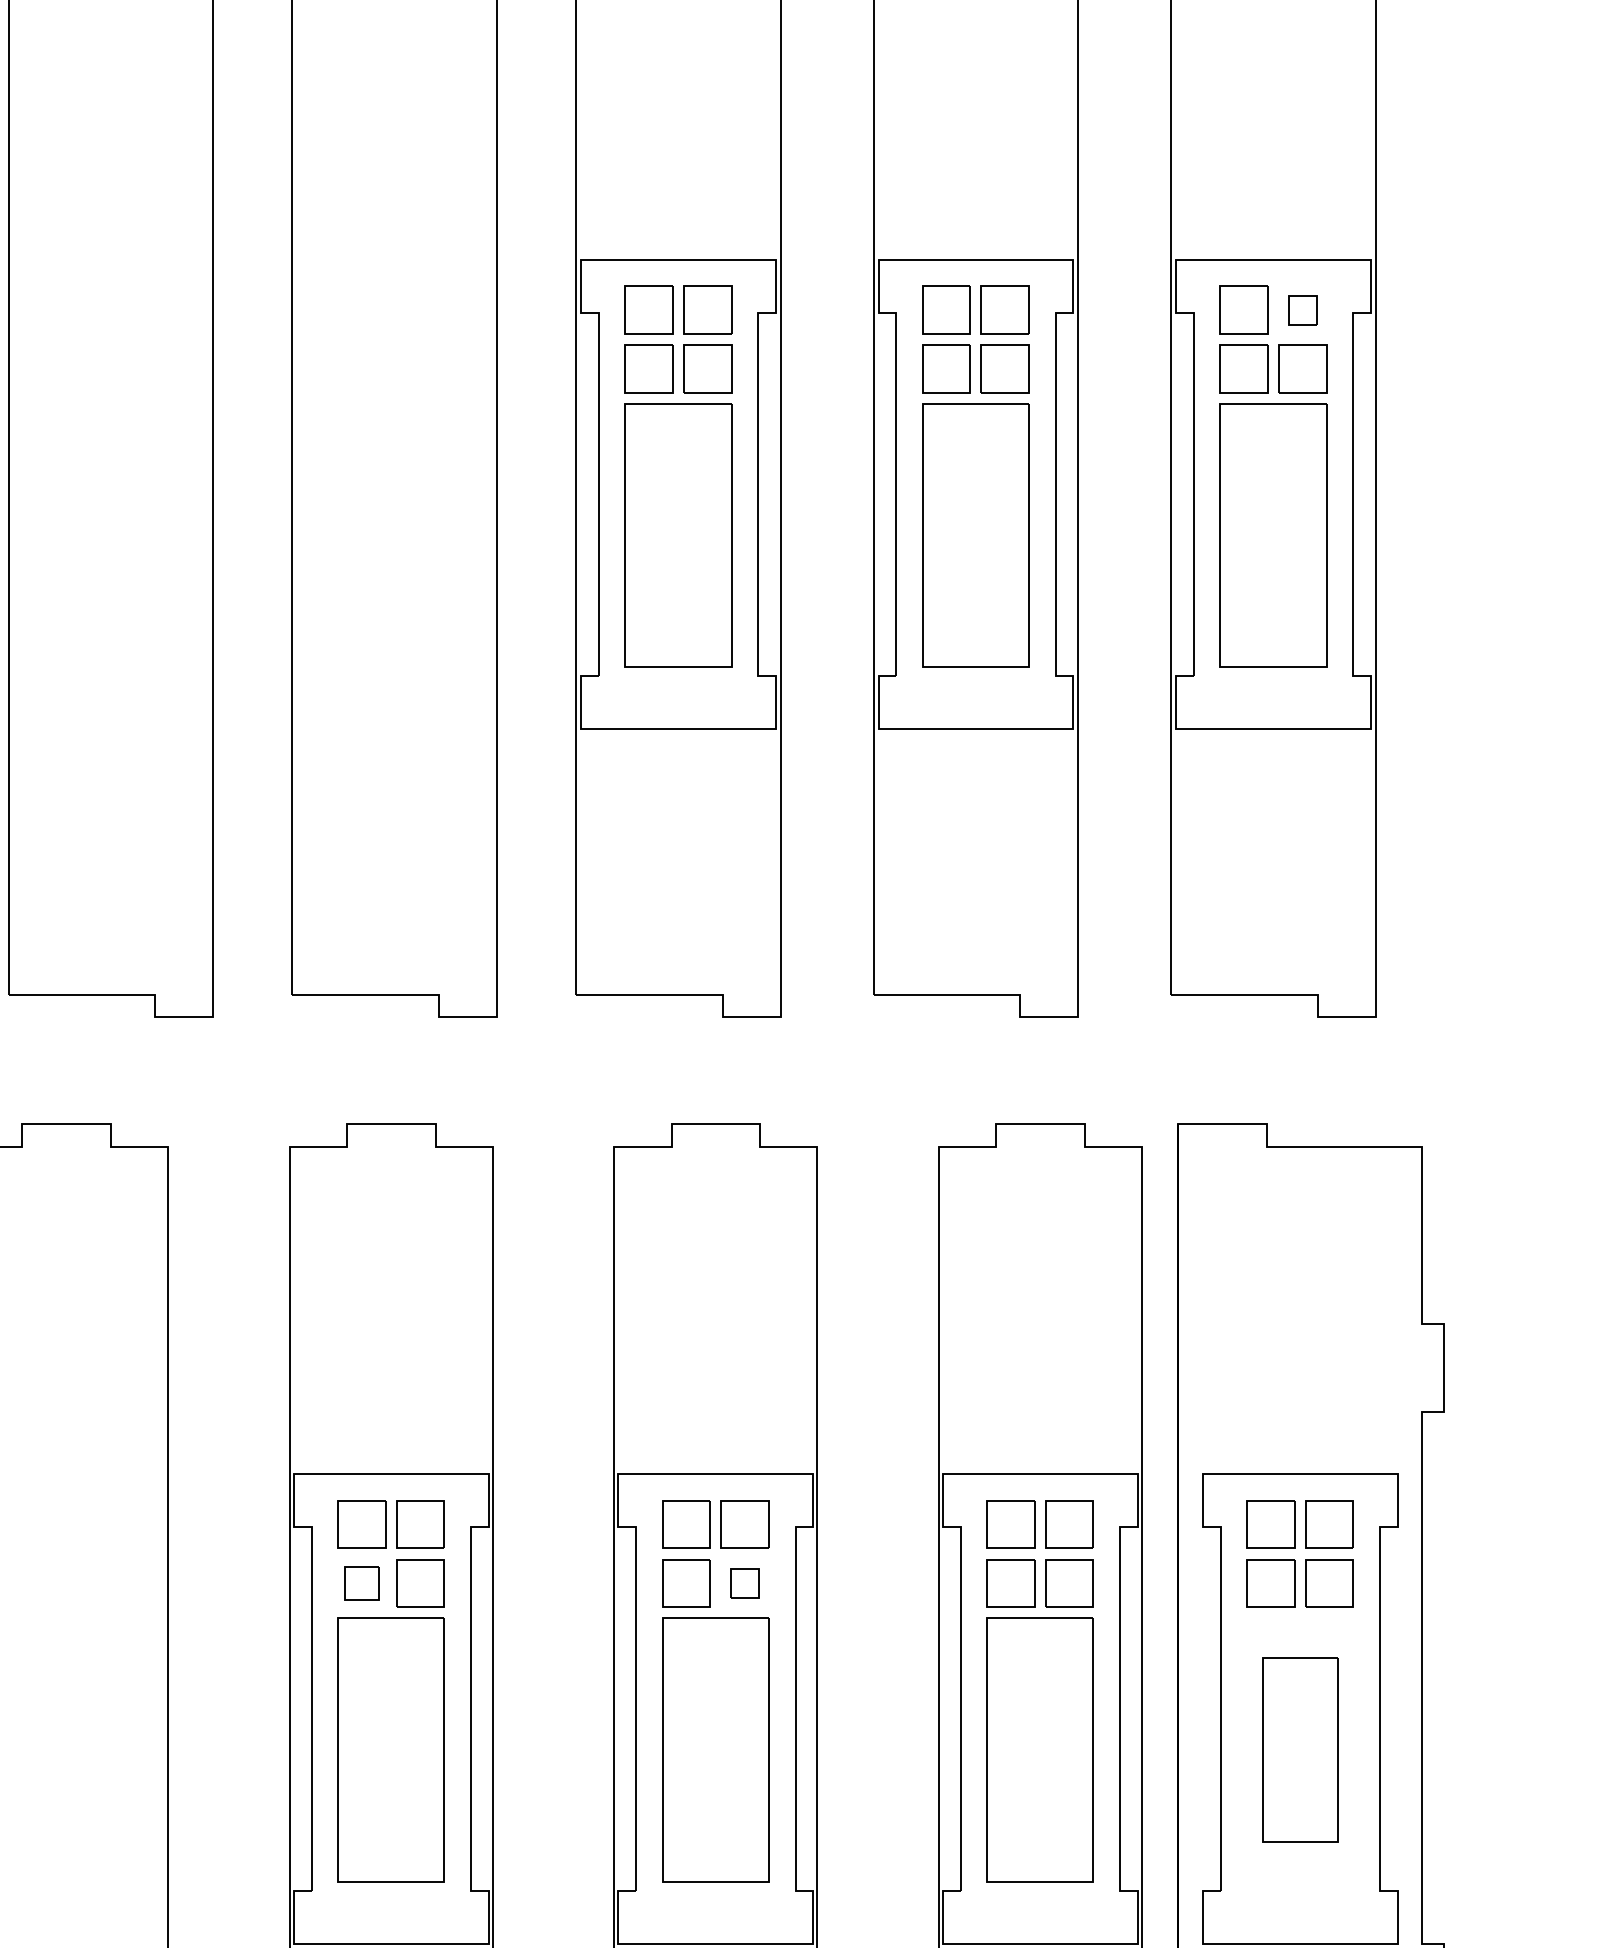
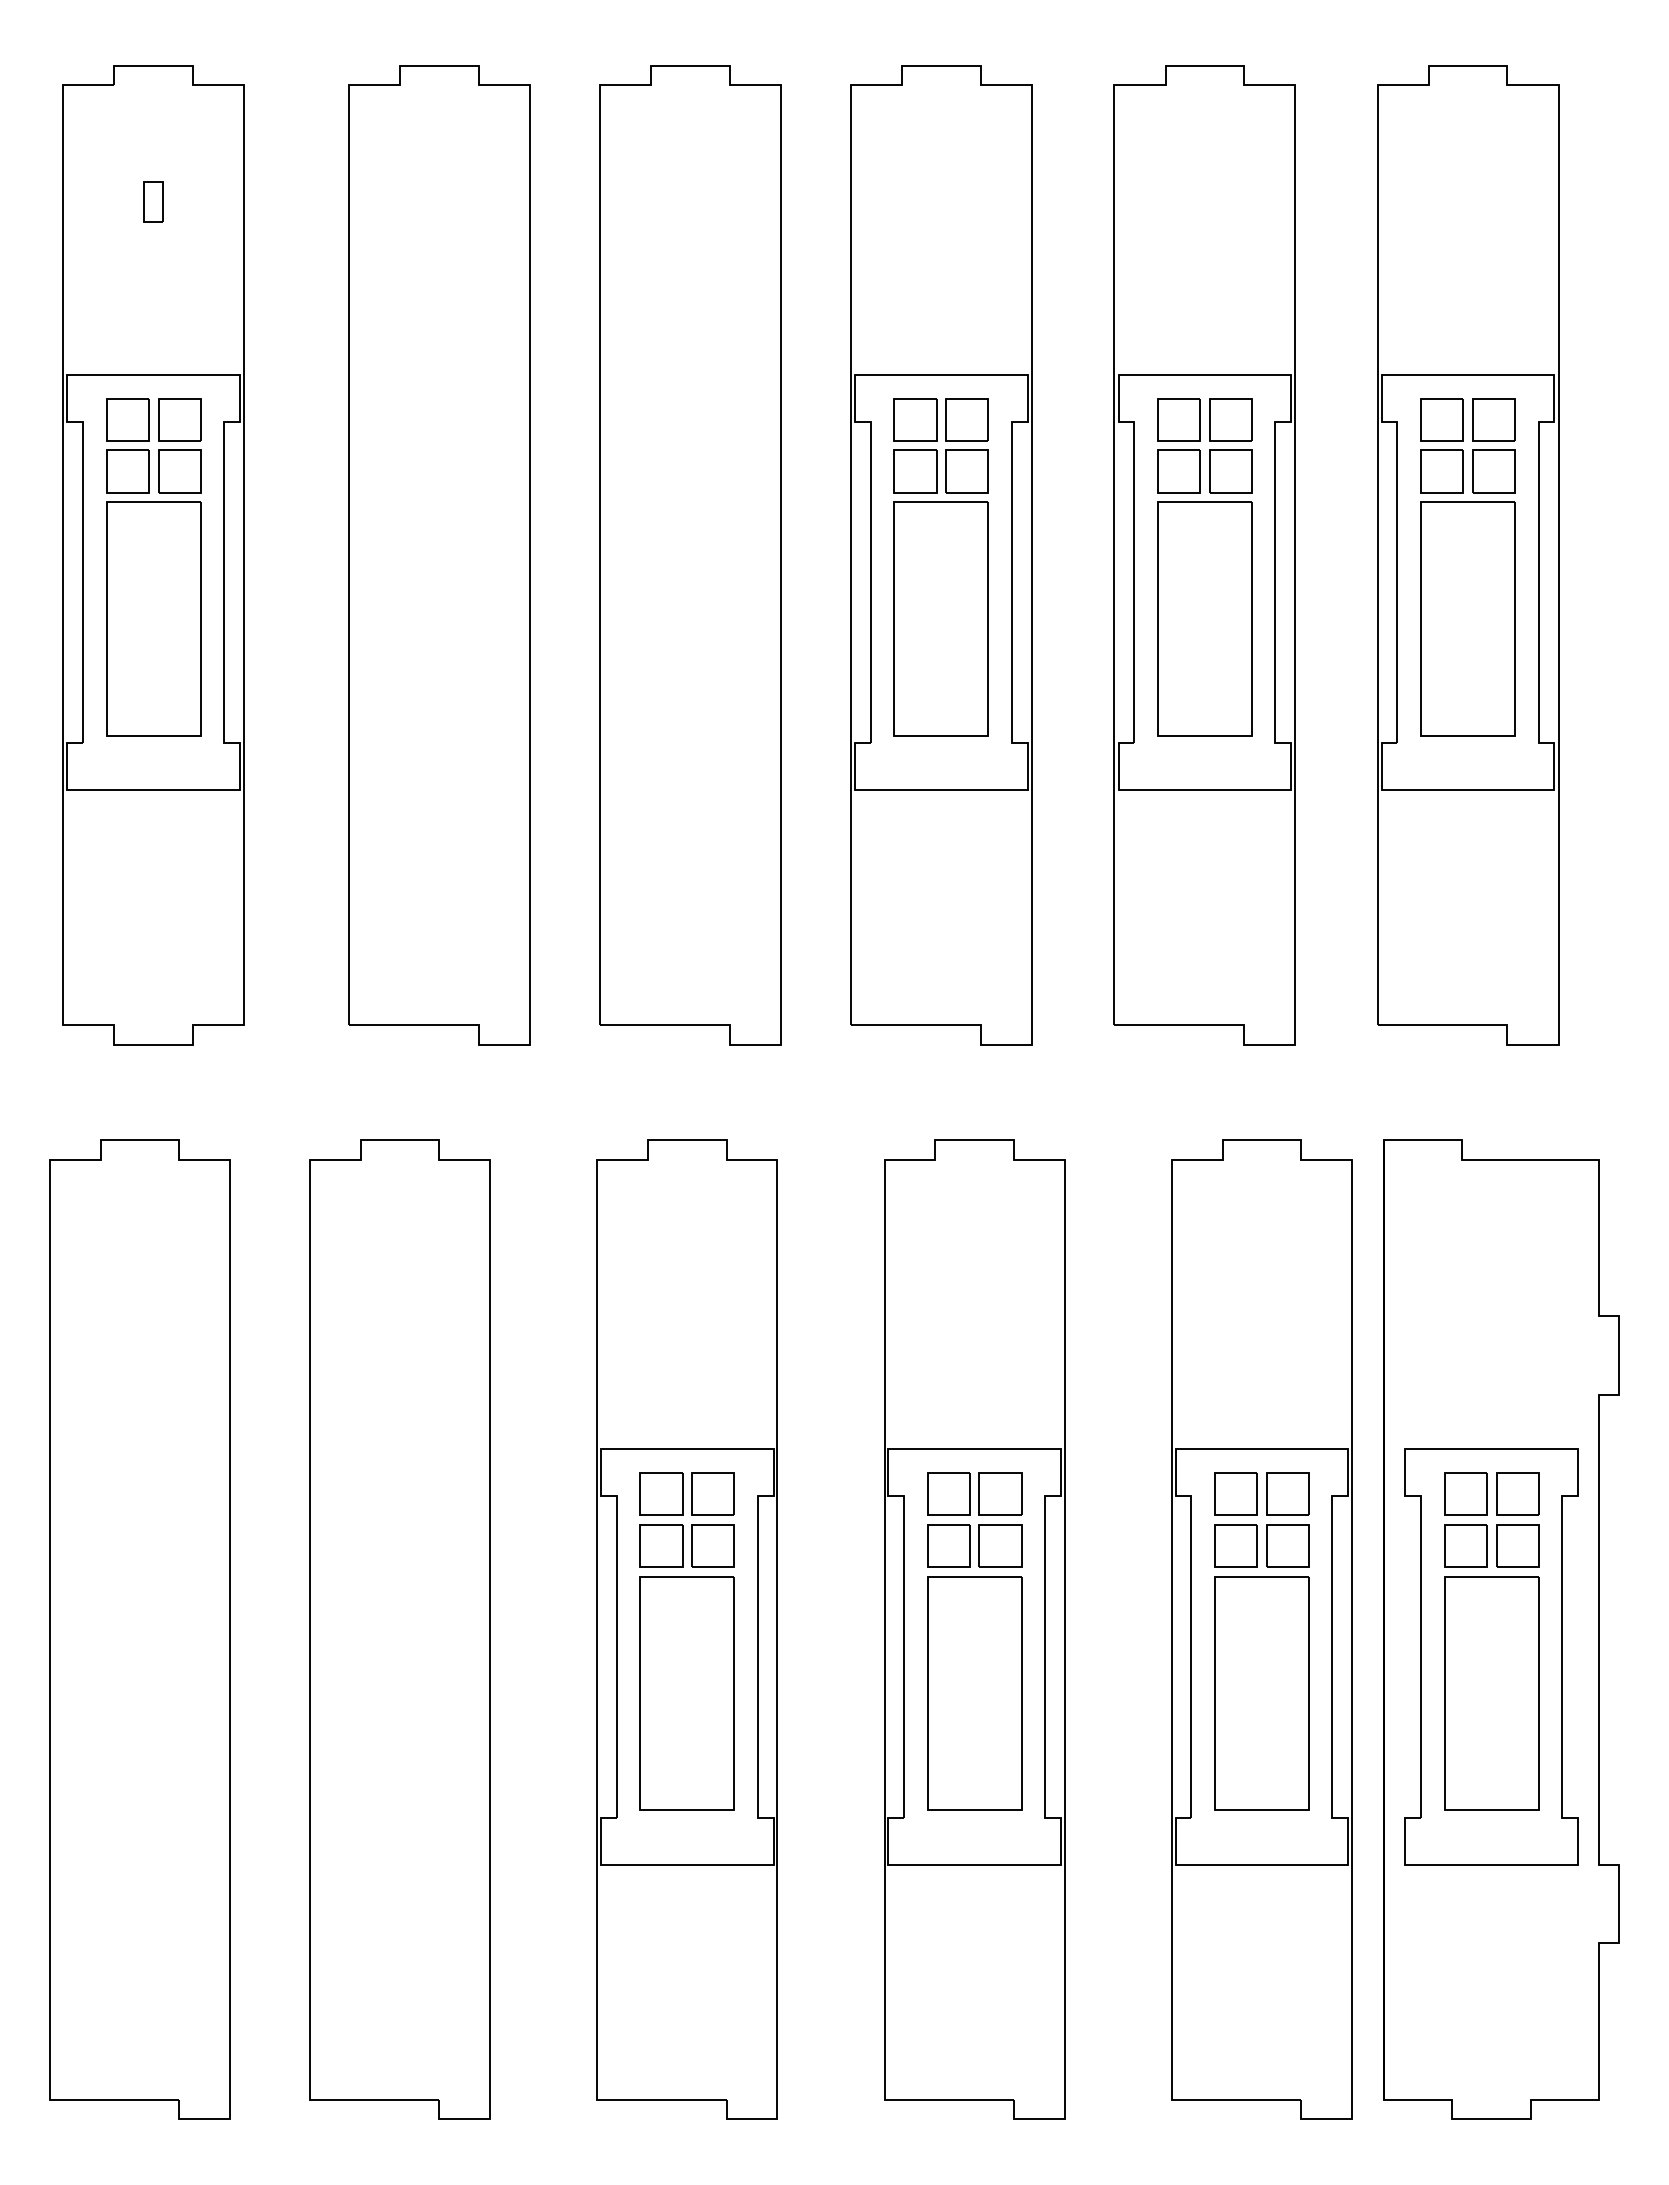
part: (1302, 310) -> (1493, 419), size x1.67
part: (361, 1582) -> (661, 1545), size x1.43
part: (745, 1582) -> (1000, 1545), size x1.67
part: (1300, 1750) -> (1491, 1693), size x1.43

